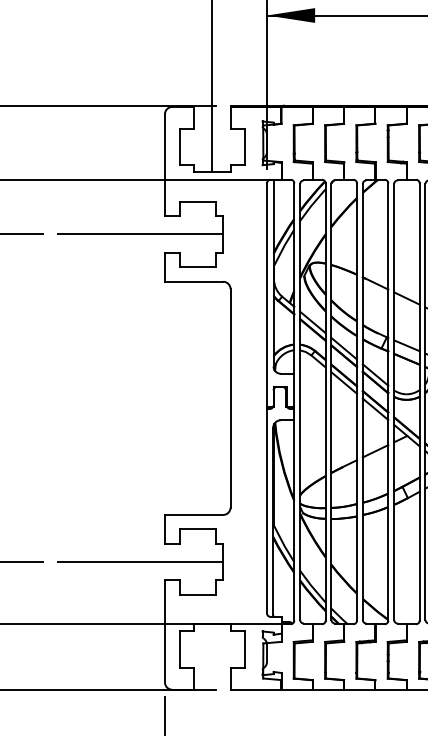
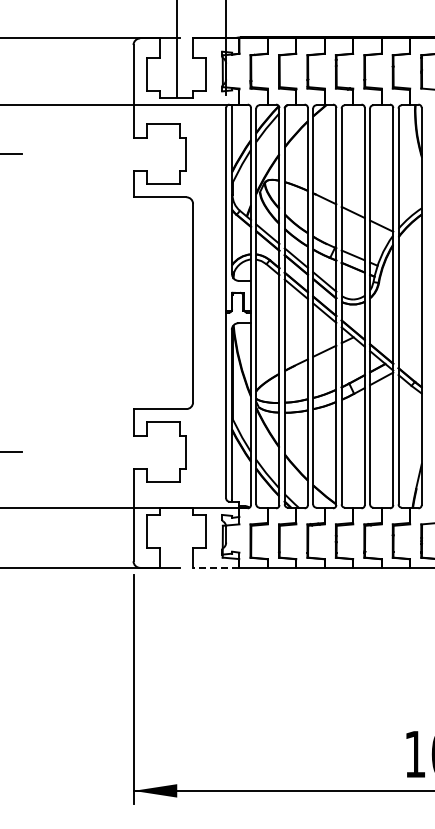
line: (139, 234) -> (110, 154), removed
line: (139, 562) -> (110, 452), removed
line: (255, 689) -> (215, 567), solid -> dashed

